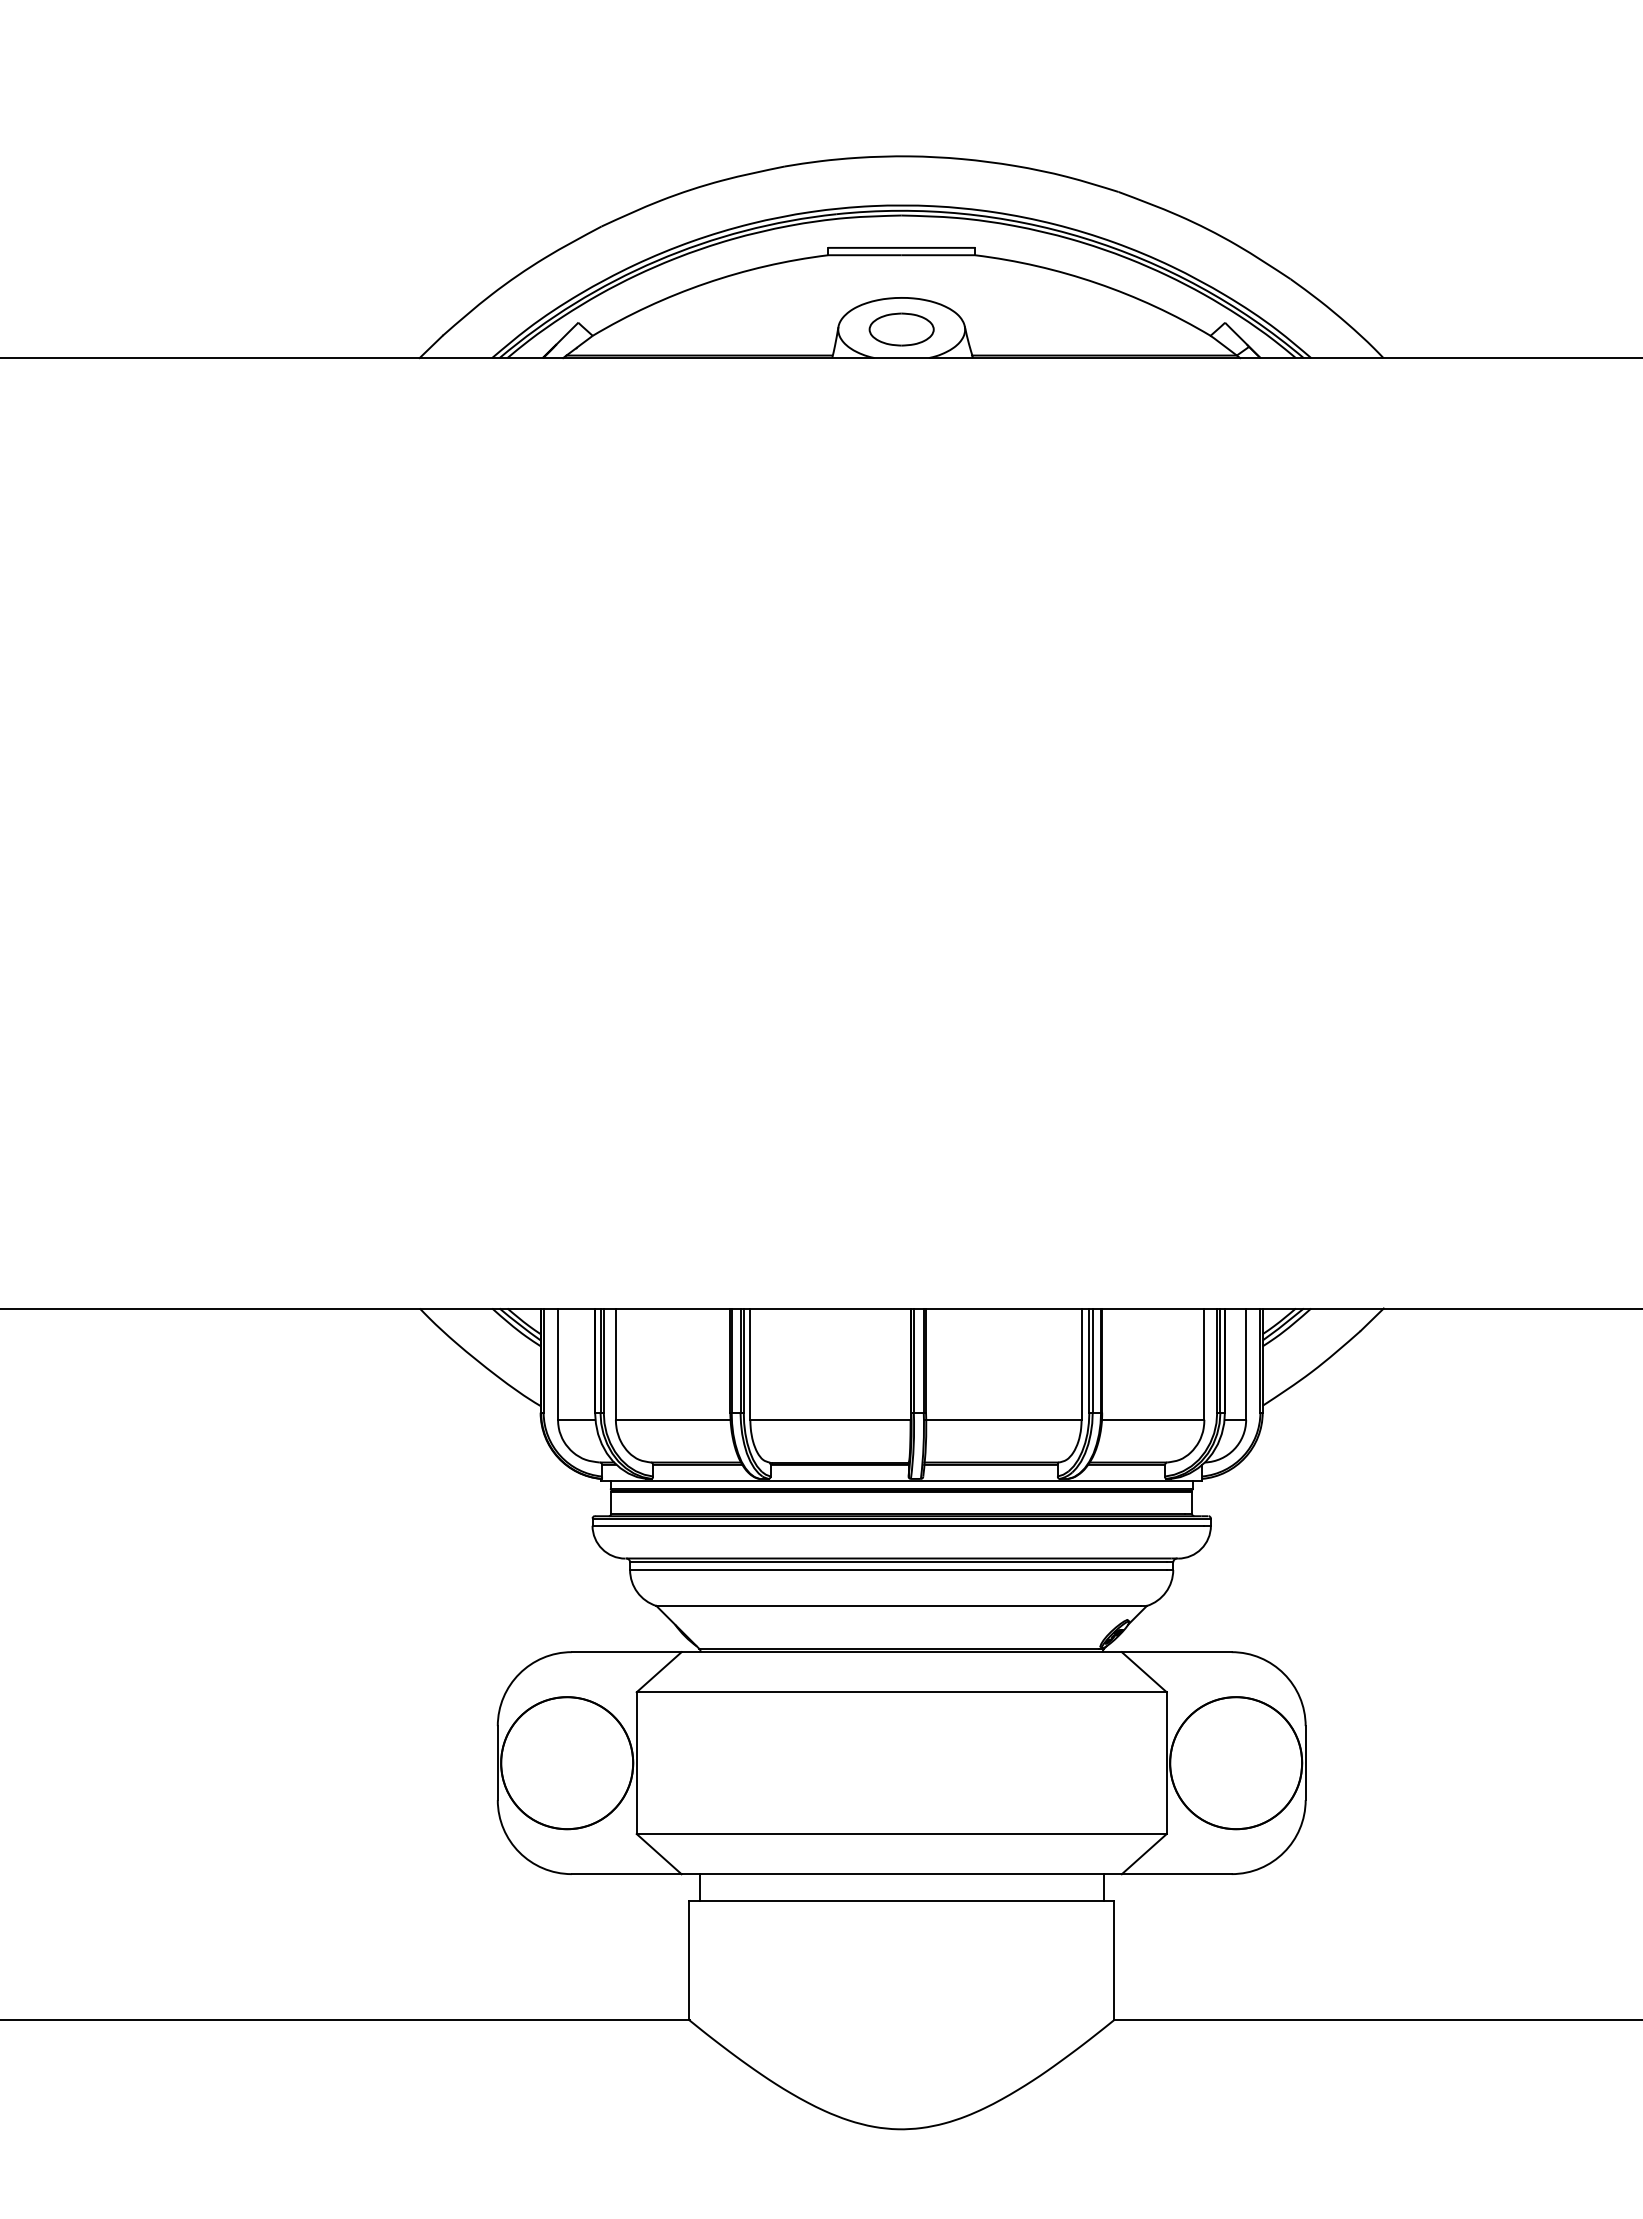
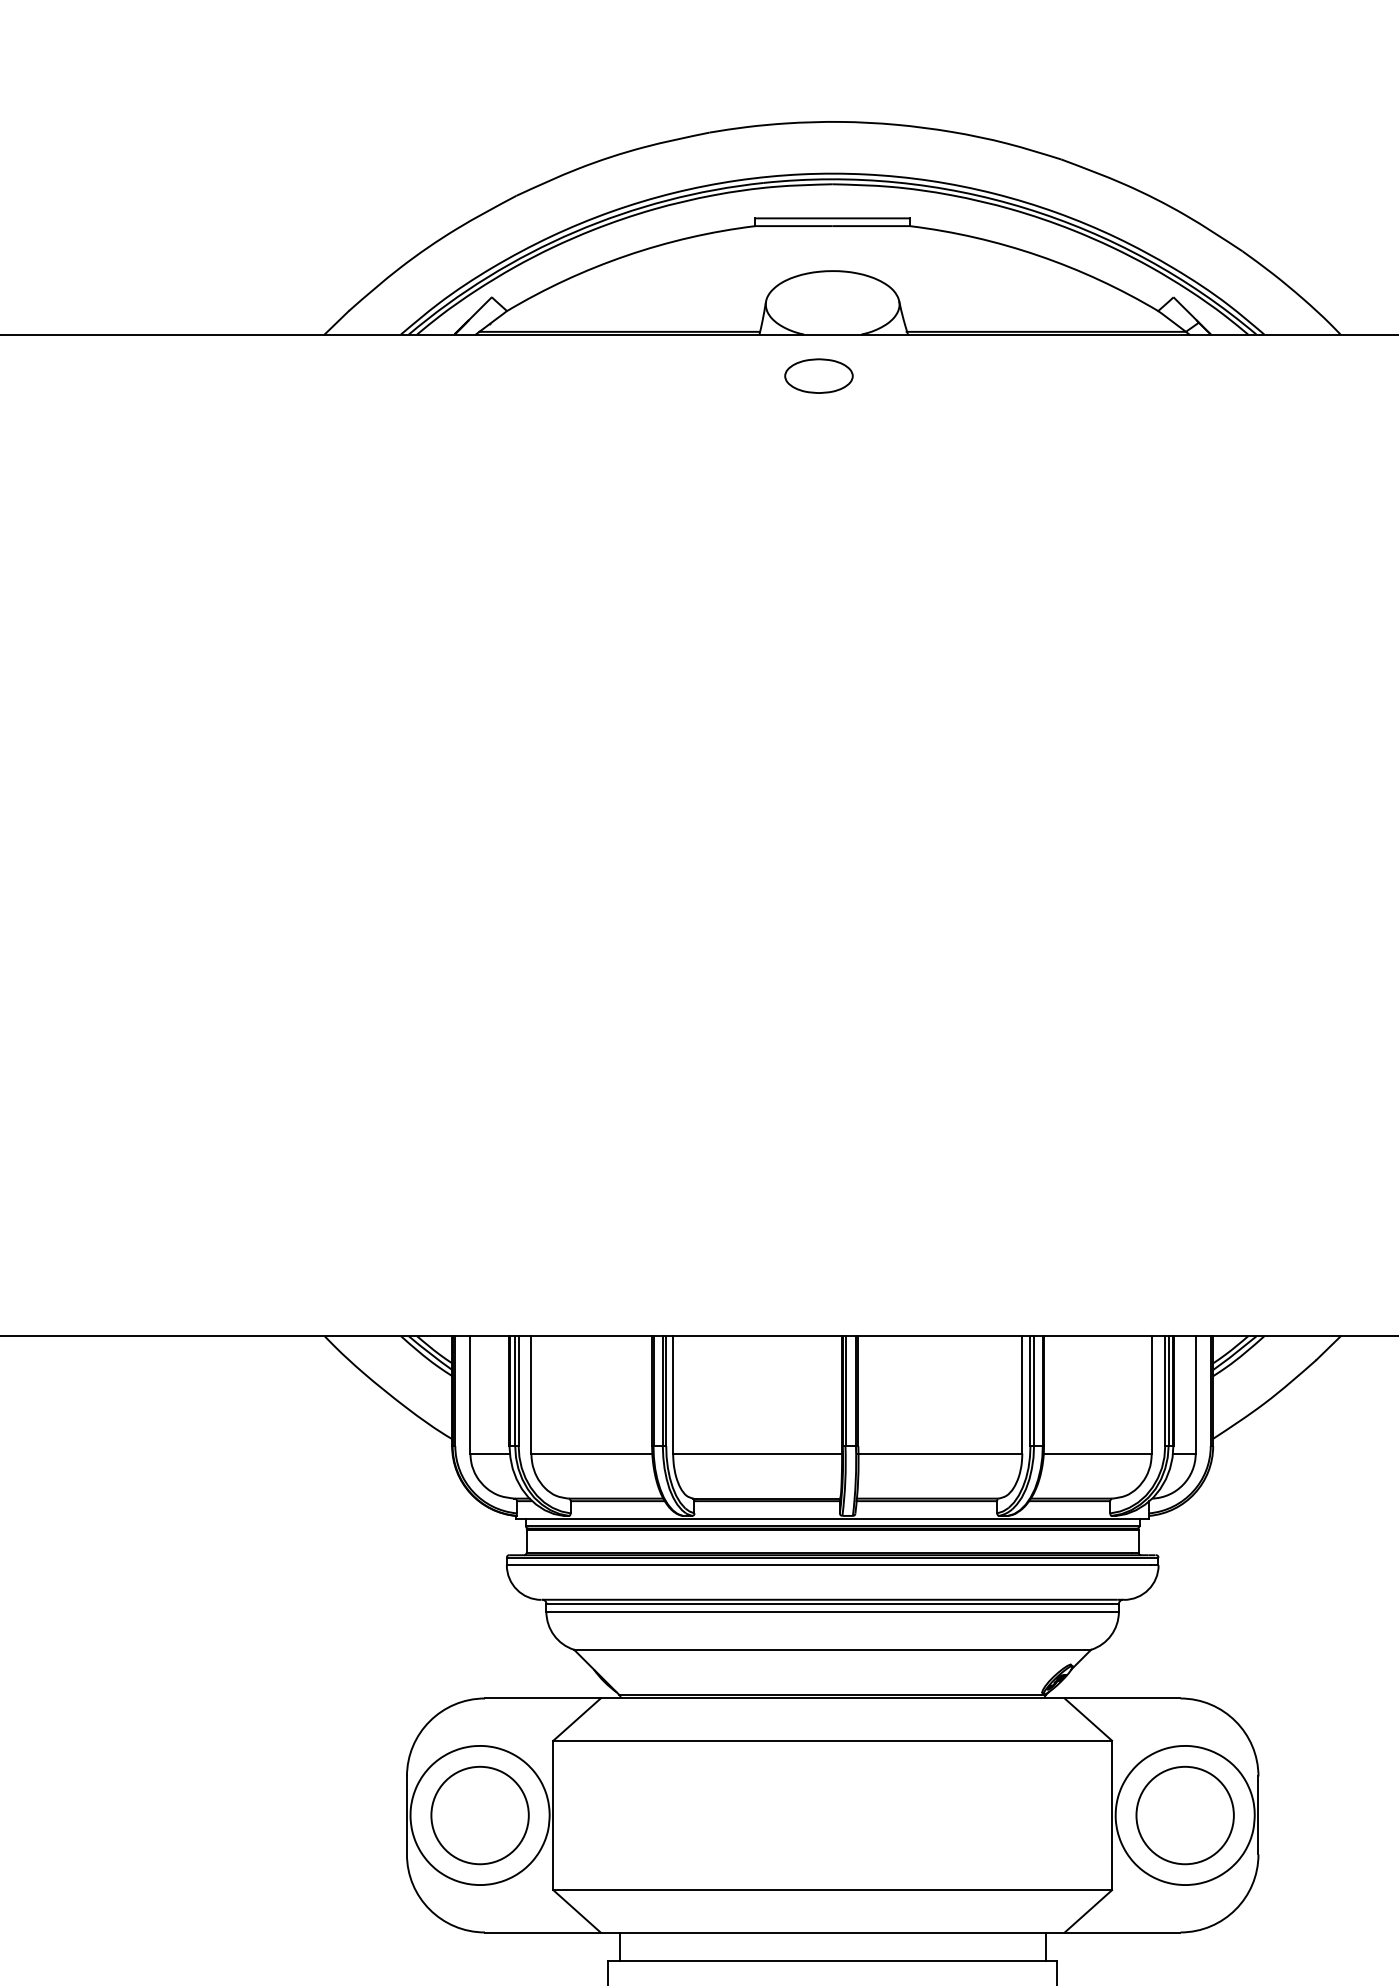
part: (901, 329) -> (818, 376), moved
circle: (567, 1763) -> (480, 1815), size x0.7
circle: (1236, 1763) -> (1185, 1815), size x0.7

